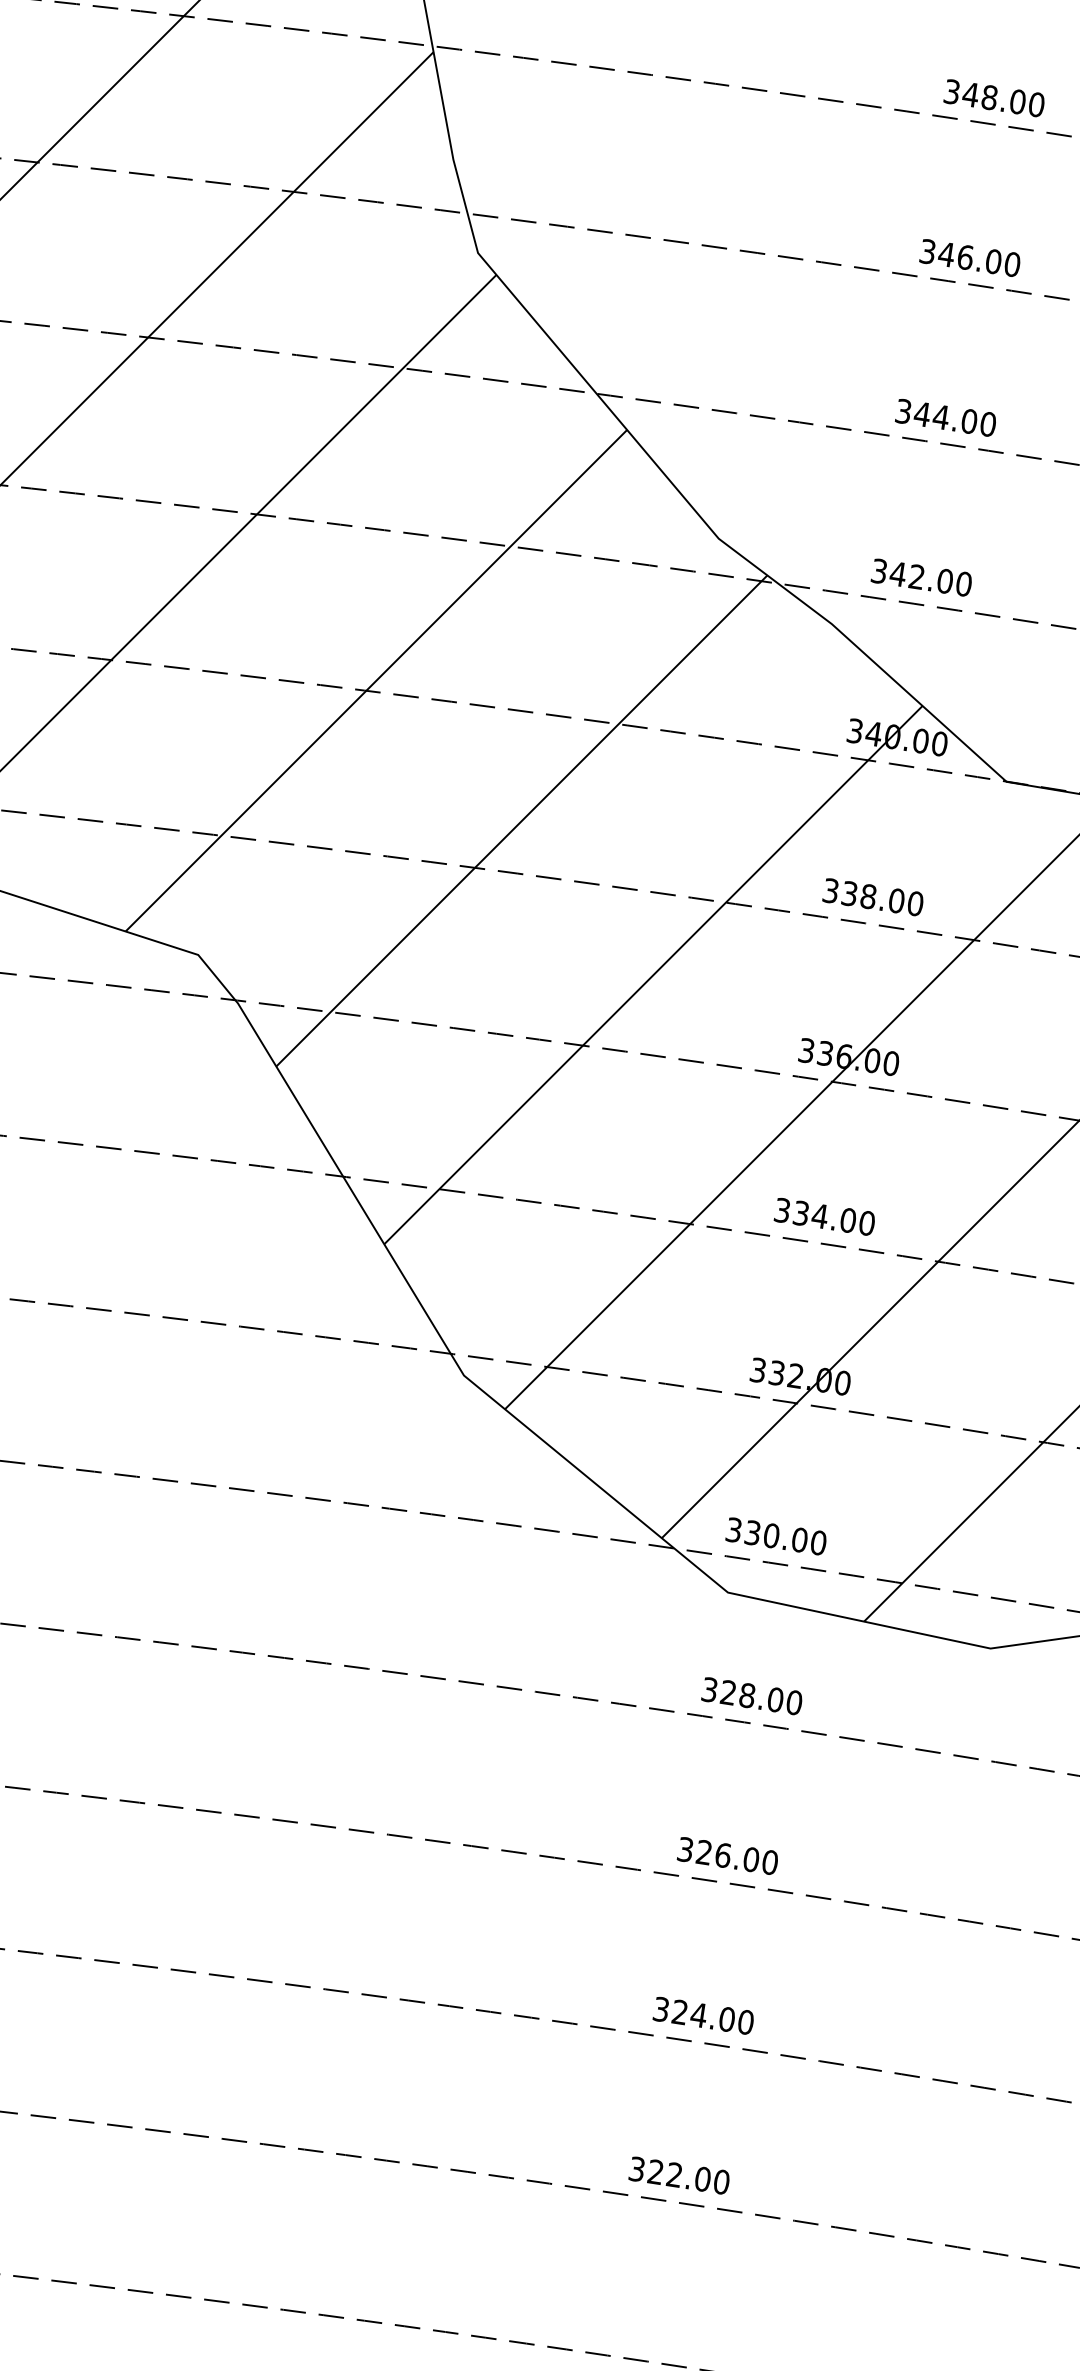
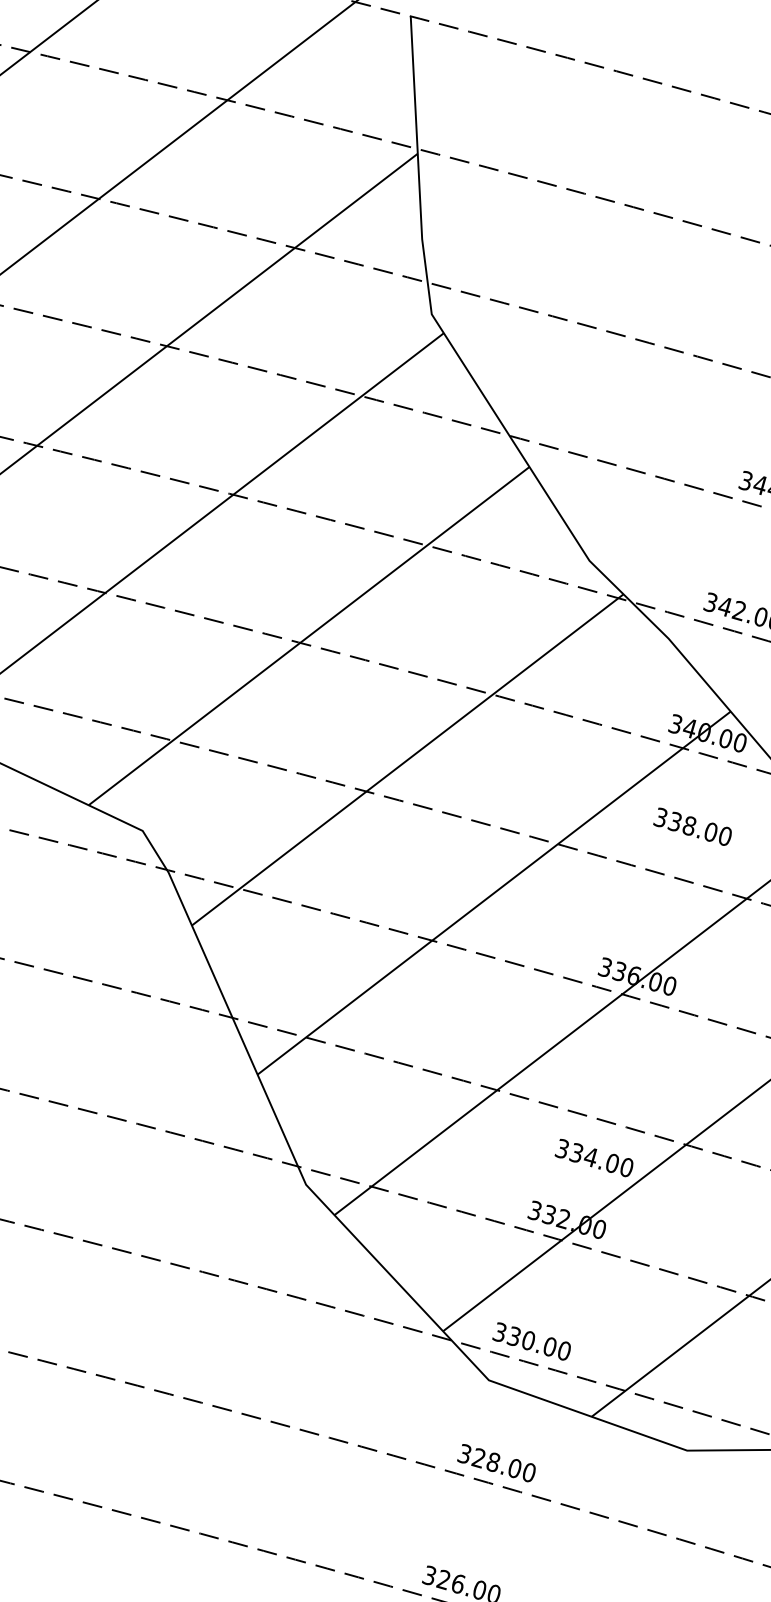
text: (872, 897) -> (692, 827), moved
text: (823, 1216) -> (593, 1157), moved

